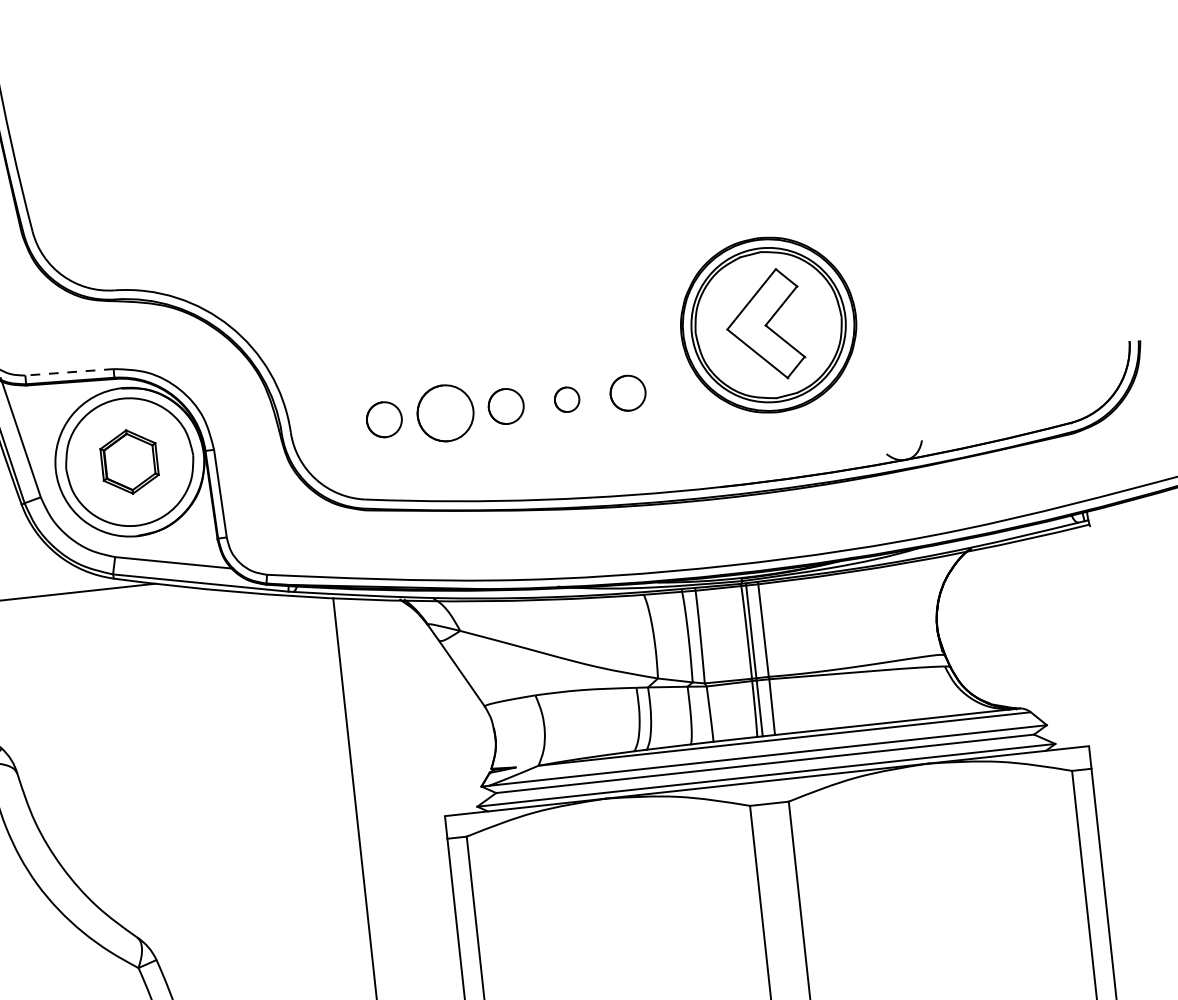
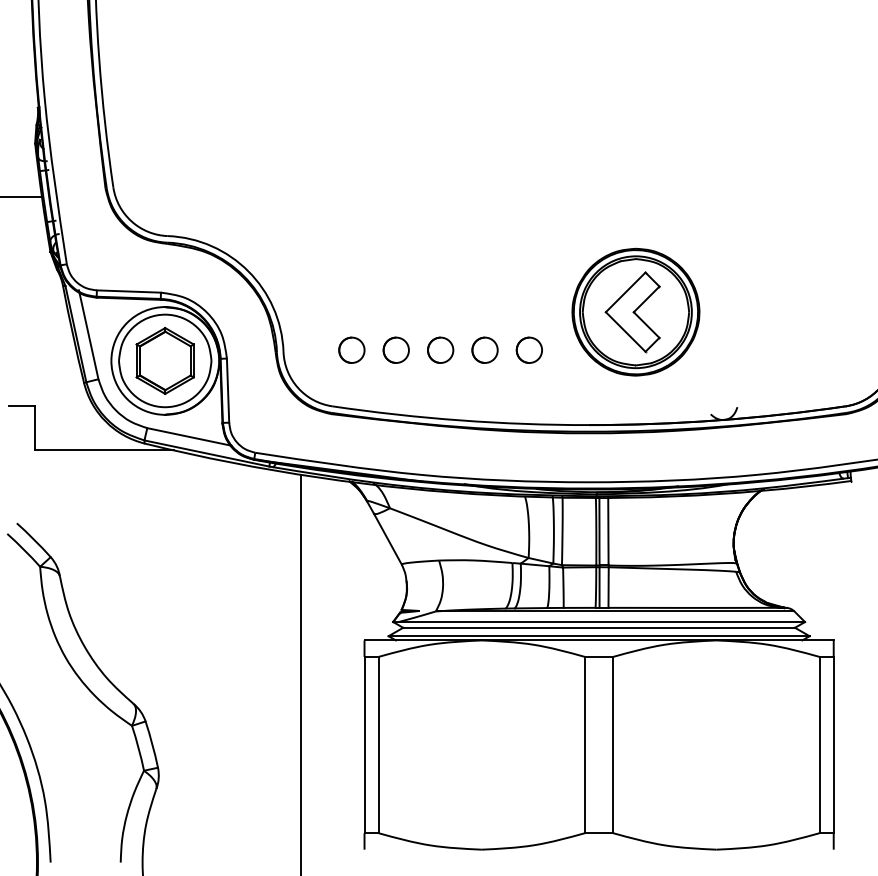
line: (68, 372) -> (128, 291), dashed -> solid
circle: (566, 398) -> (484, 349), size x1.43
circle: (444, 412) -> (395, 349), size x0.62
part: (128, 461) -> (164, 360), size x1.43

